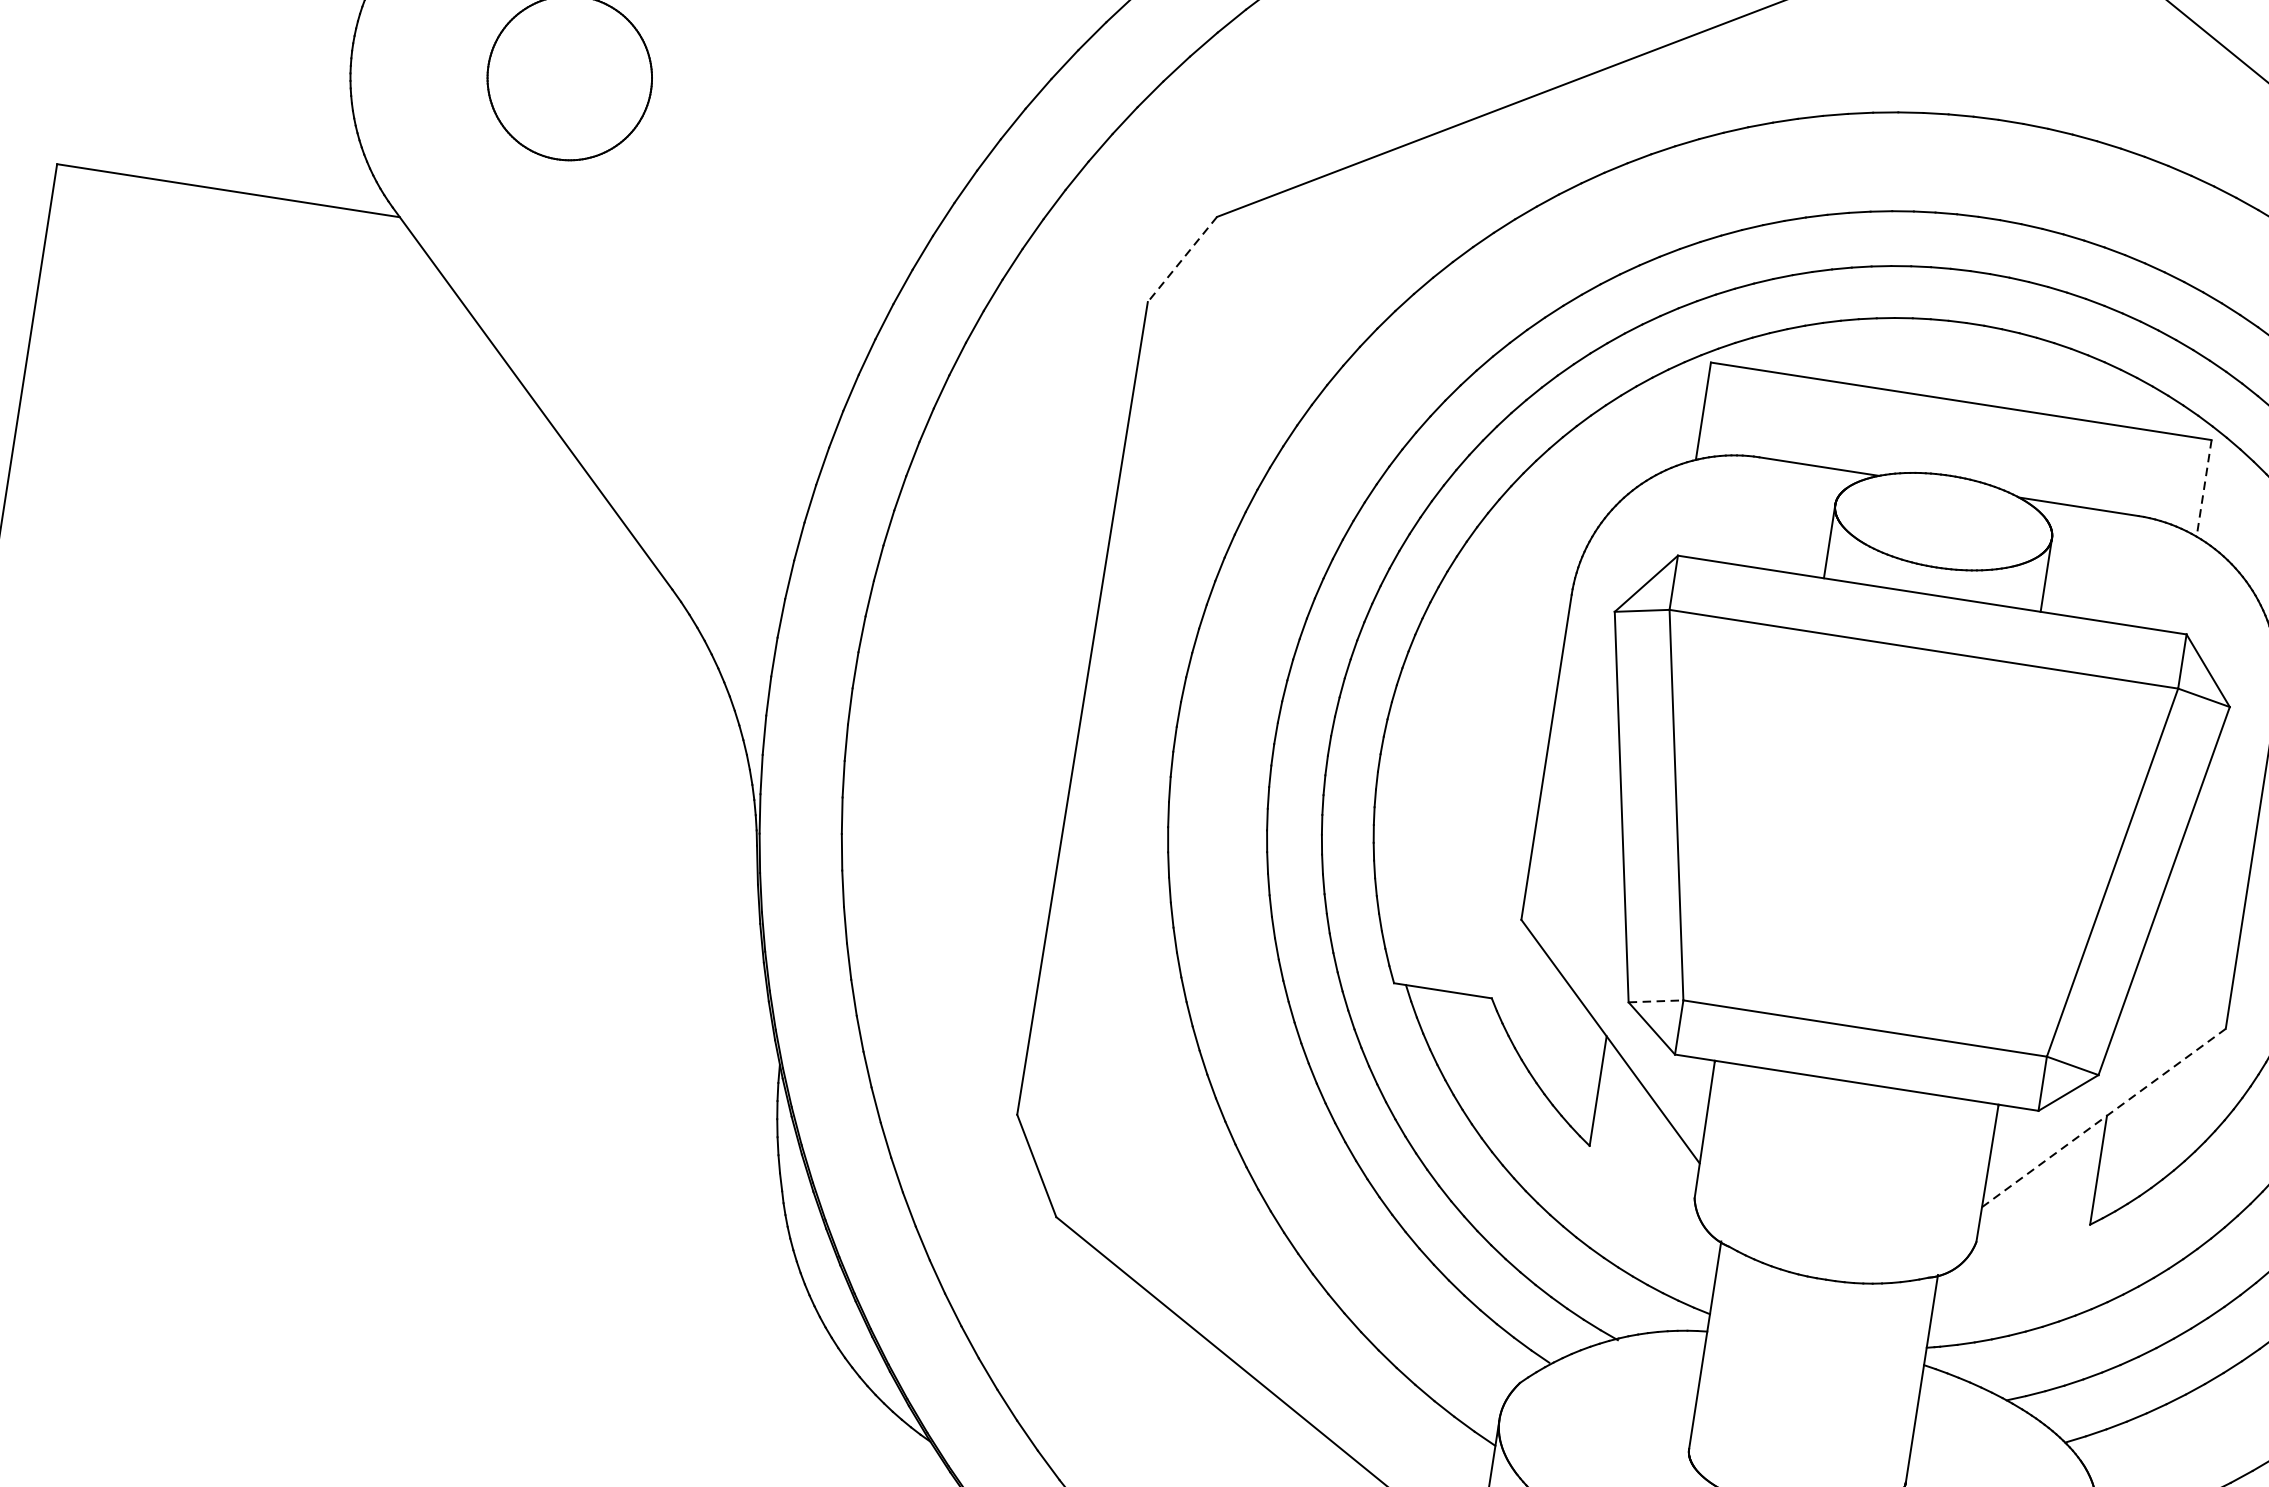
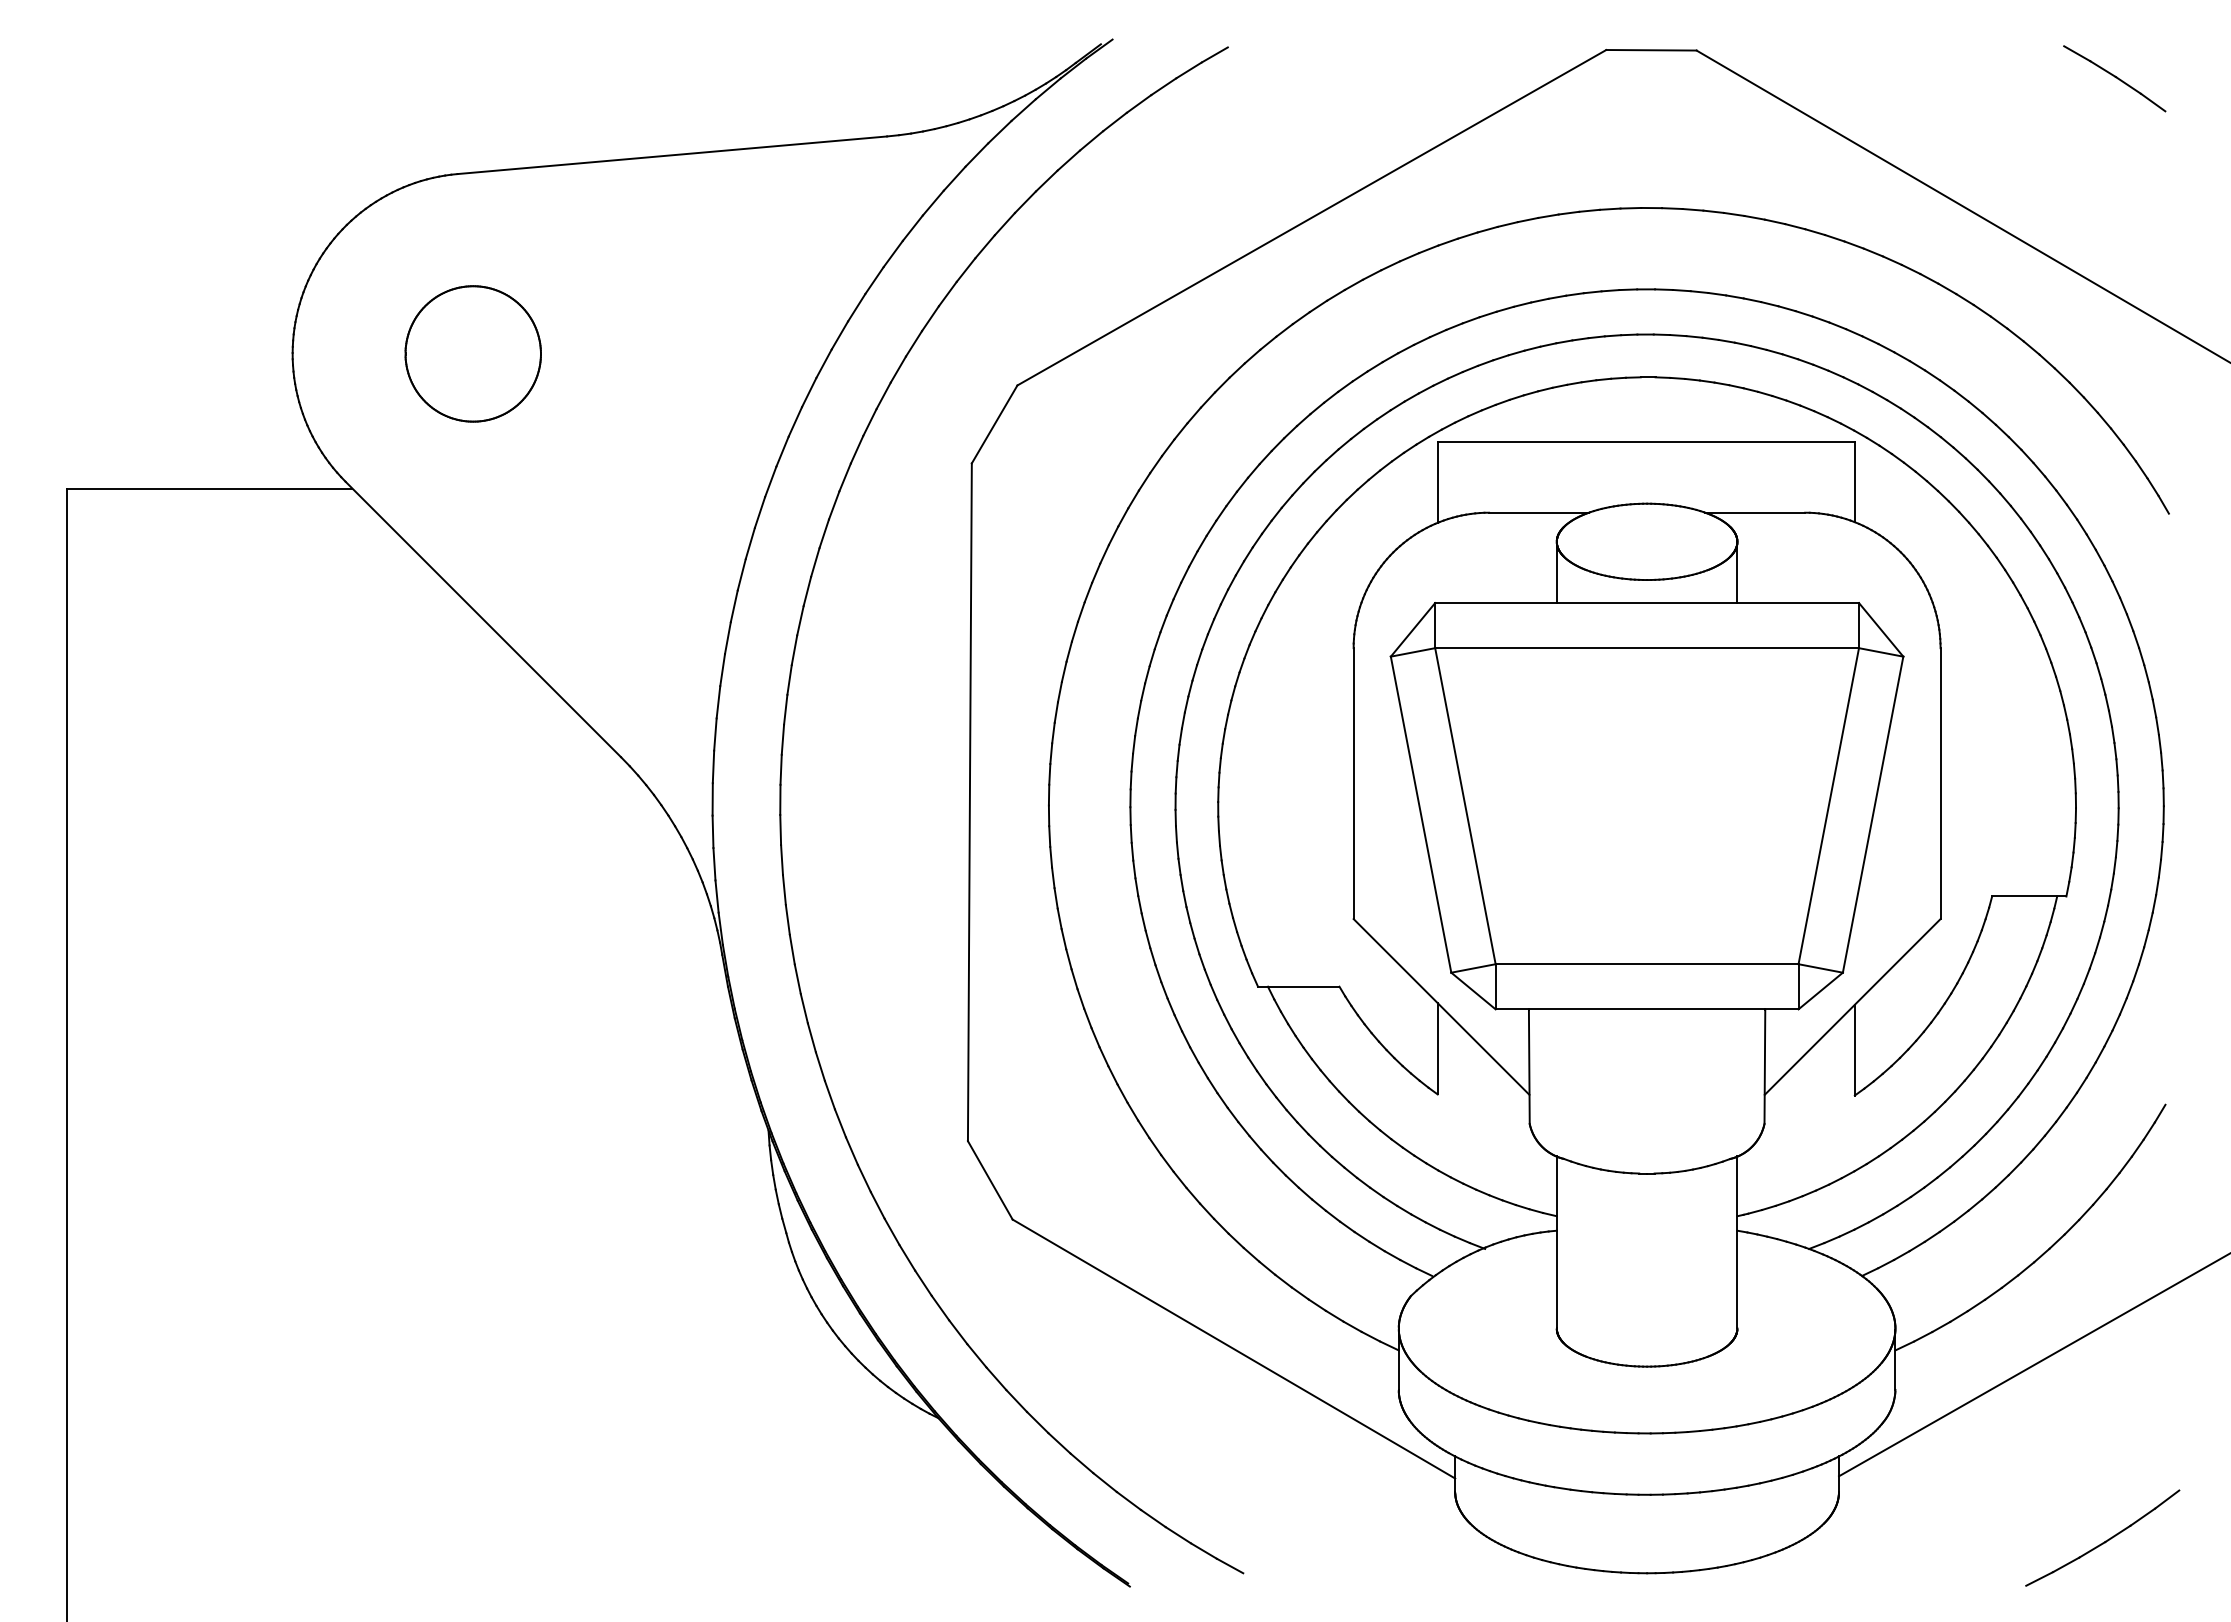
line: (1182, 259) -> (994, 424), dashed -> solid
line: (2203, 488) -> (1854, 482), dashed -> solid
line: (1656, 1001) -> (1473, 968), dashed -> solid
line: (2105, 1117) -> (1853, 1006), dashed -> solid

